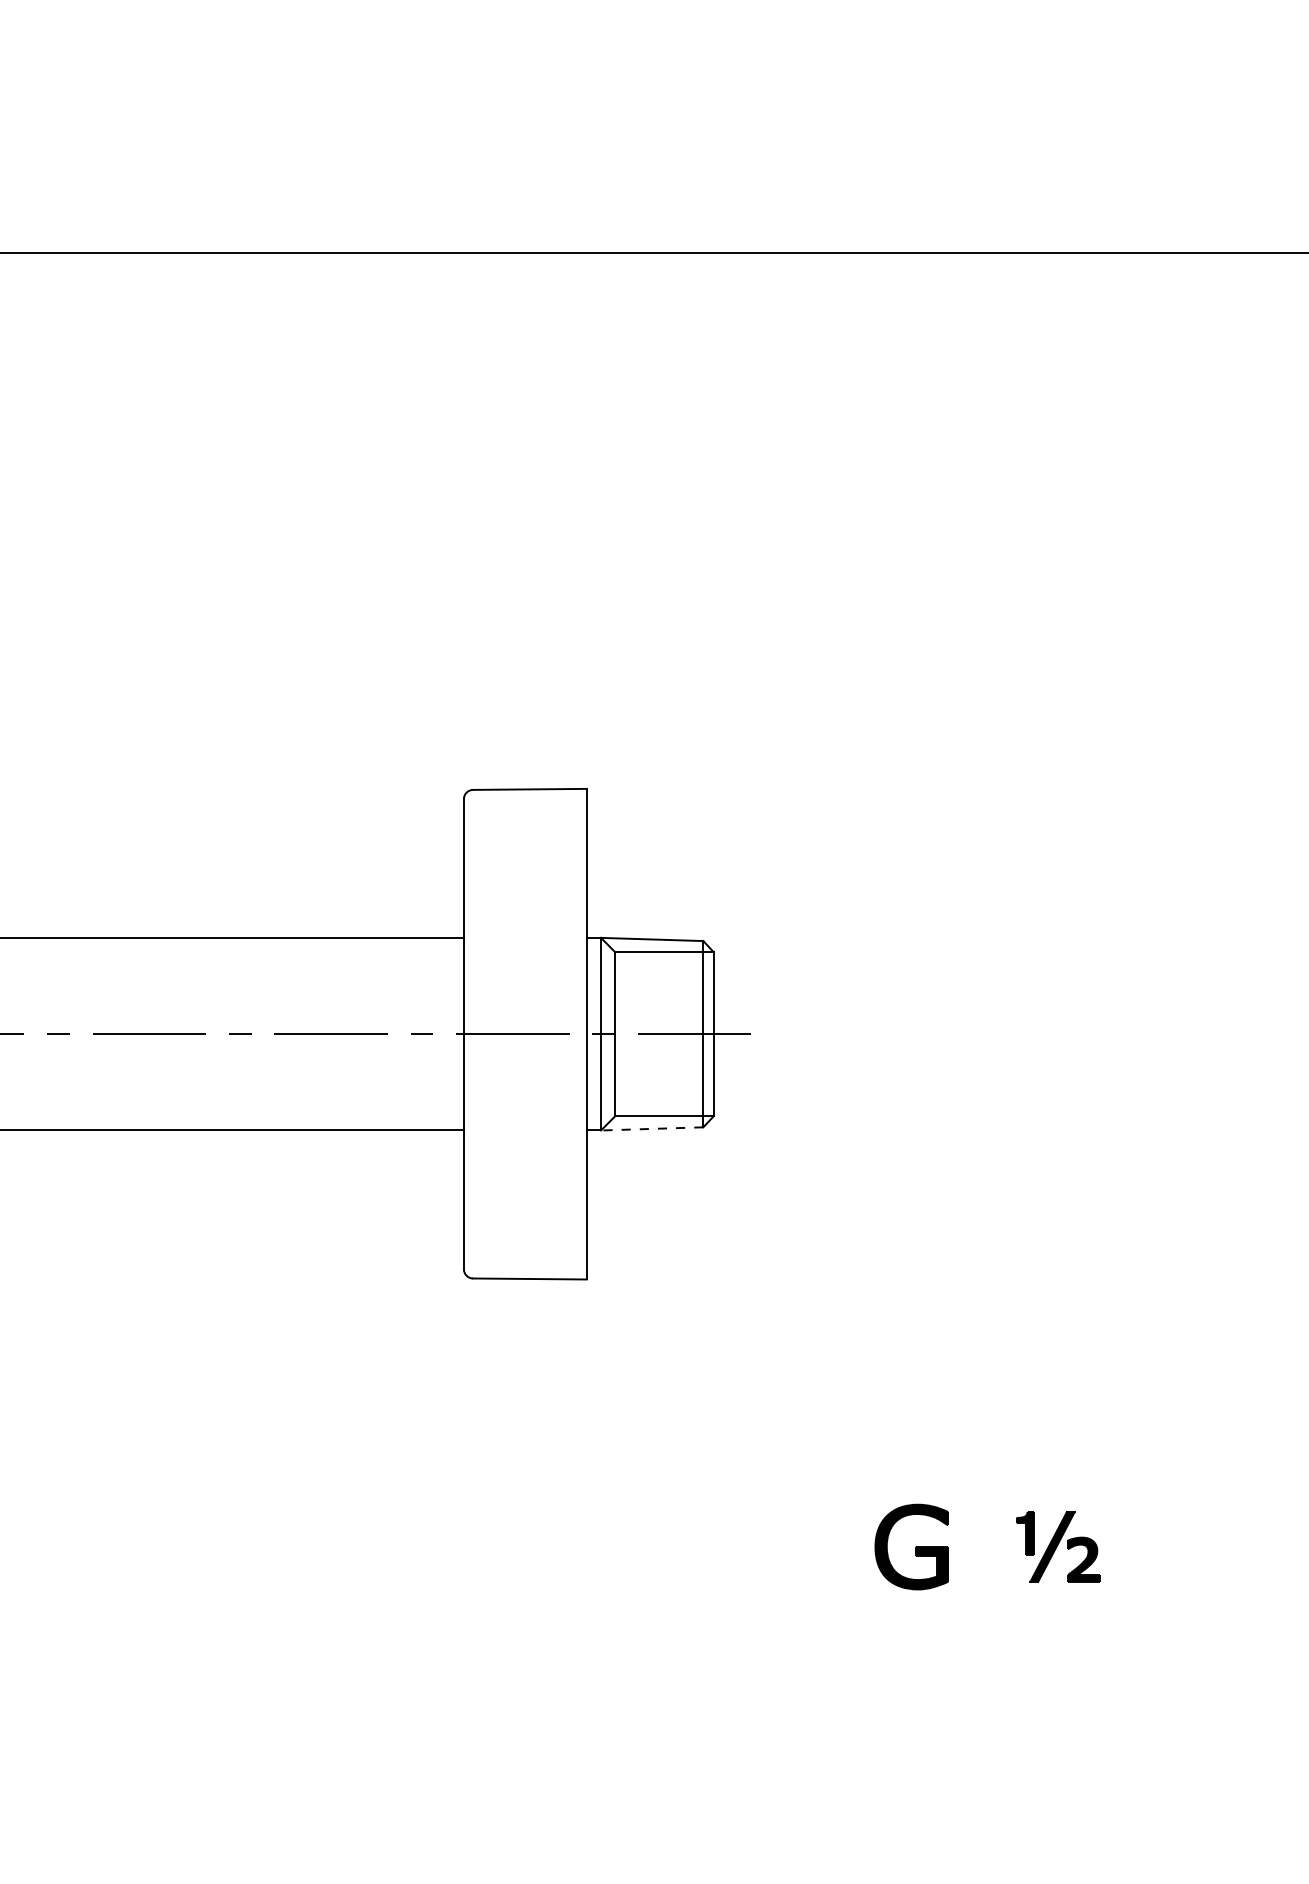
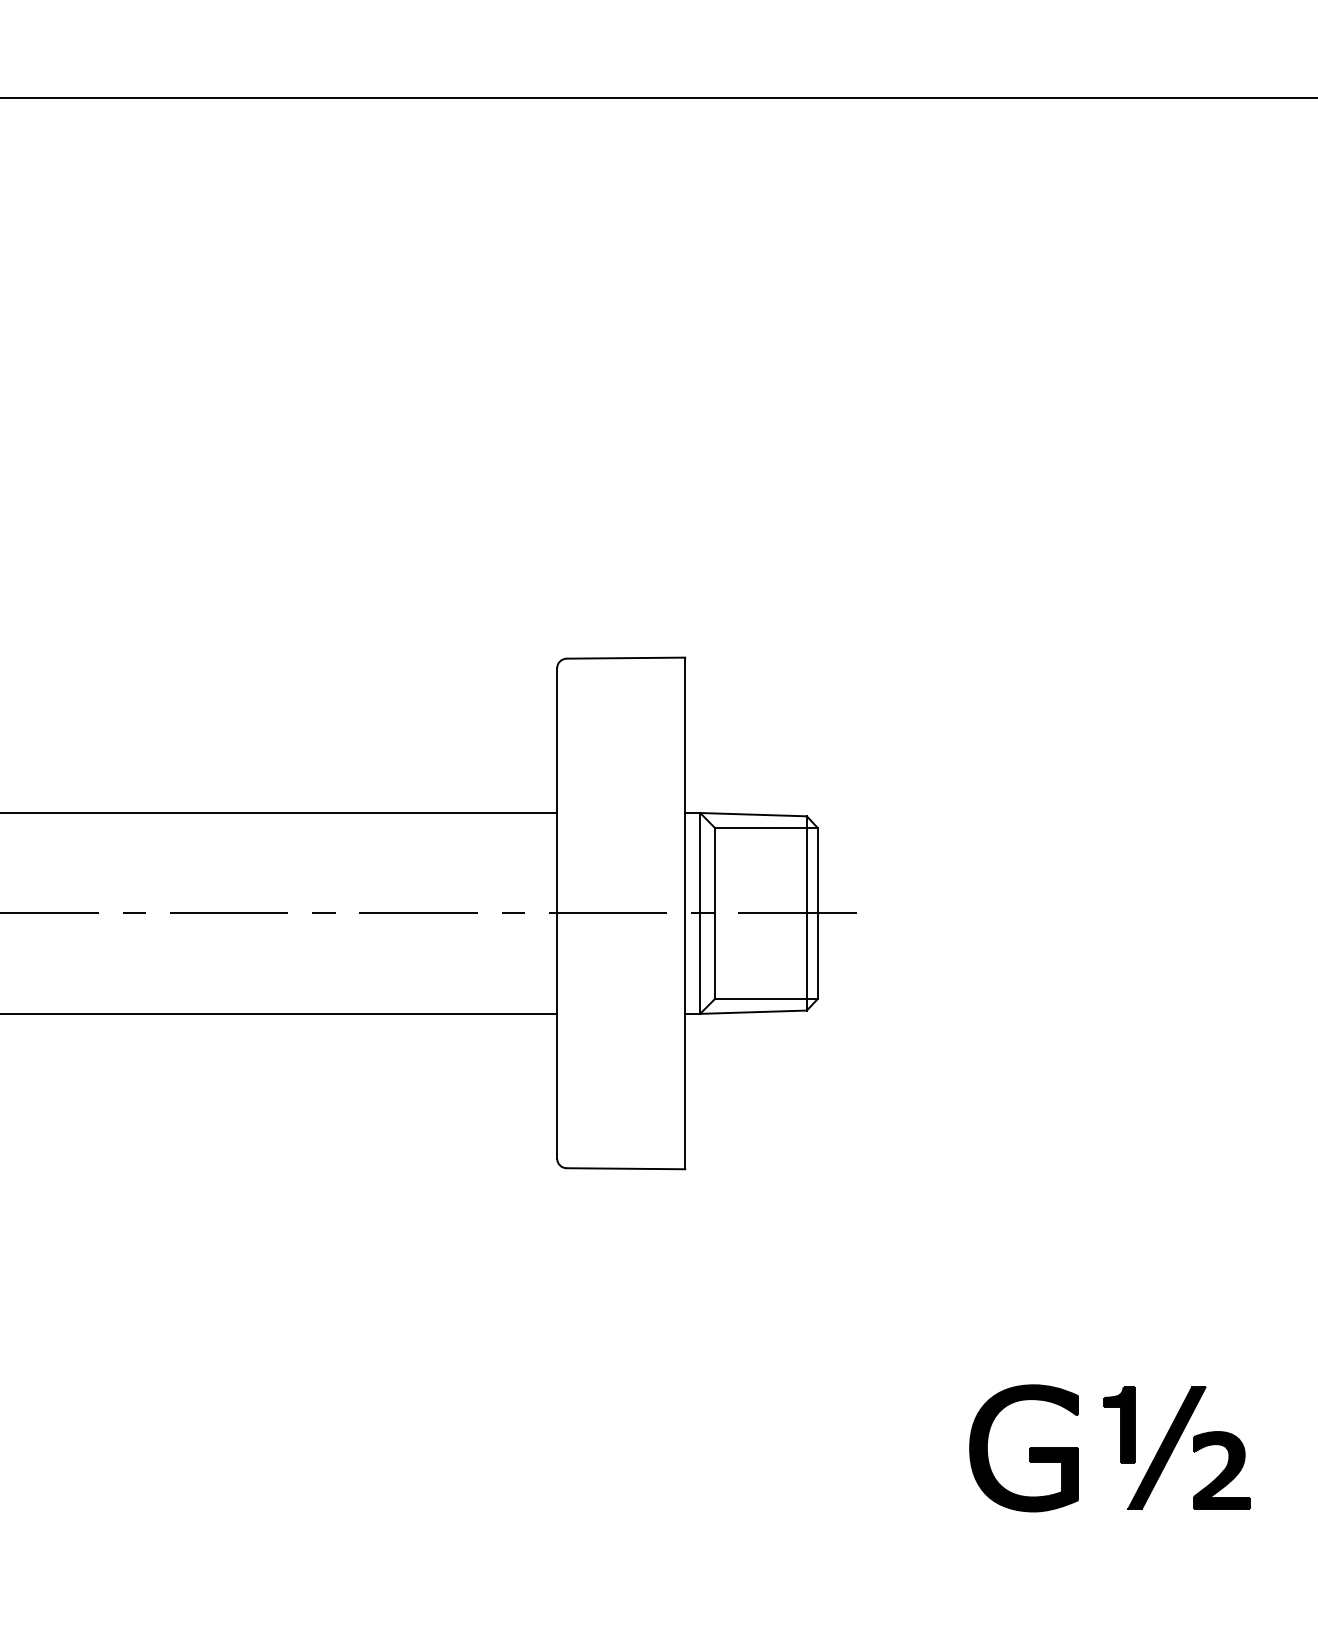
line: (651, 1128) -> (752, 1011), dashed -> solid
part: (911, 1546) -> (1023, 1447), size x1.43
part: (1058, 1546) -> (1177, 1447), size x1.67

